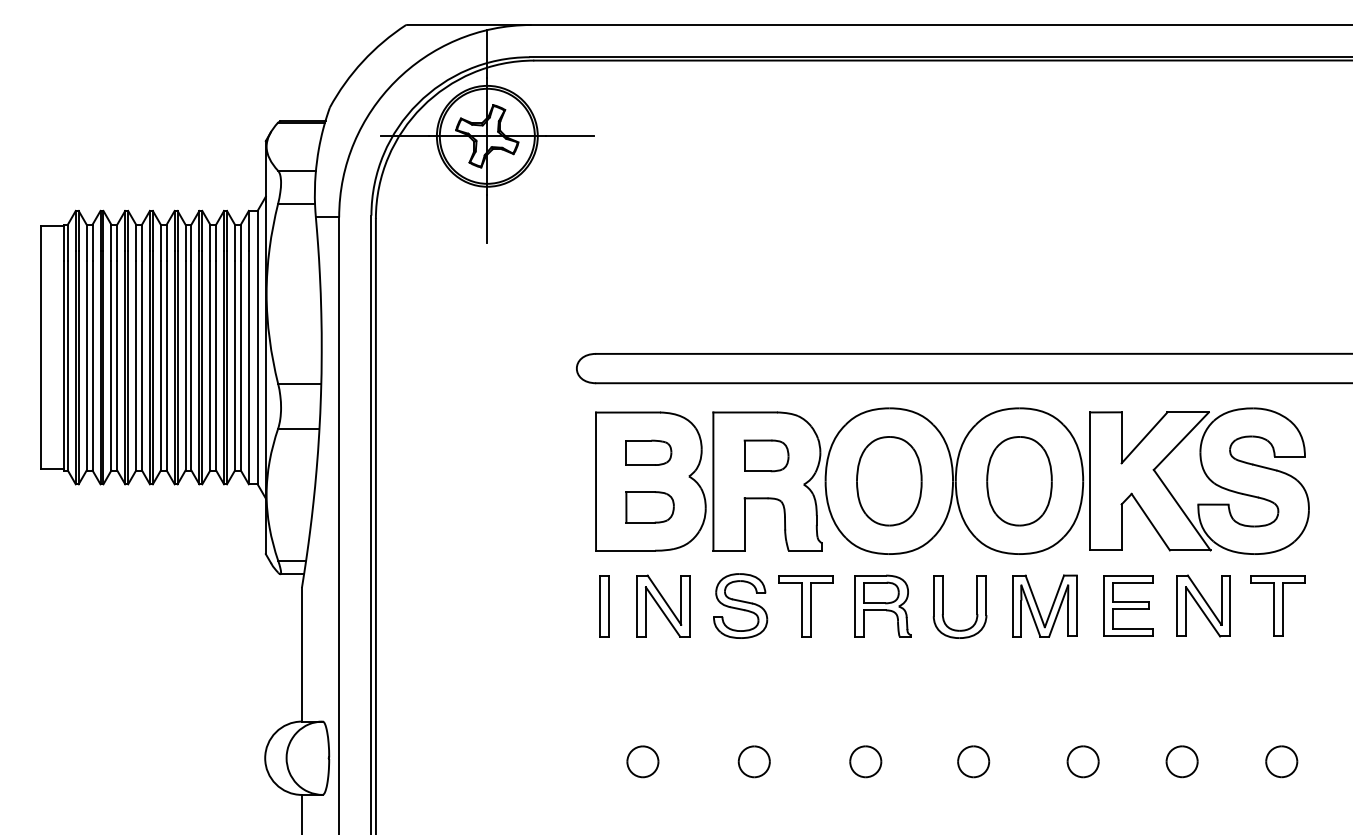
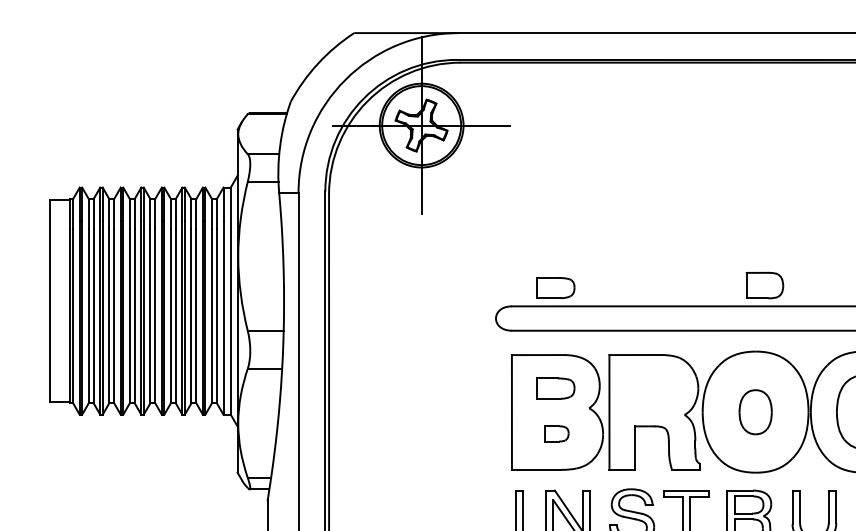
part: (648, 331) -> (555, 287), added
part: (766, 455) -> (764, 285), moved
part: (889, 481) -> (755, 412), size x0.6
part: (649, 507) -> (556, 433), size x0.6

